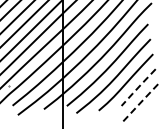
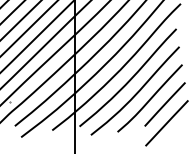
line: (138, 87) -> (164, 104), dashed -> solid
line: (140, 103) -> (167, 123), dashed -> solid

